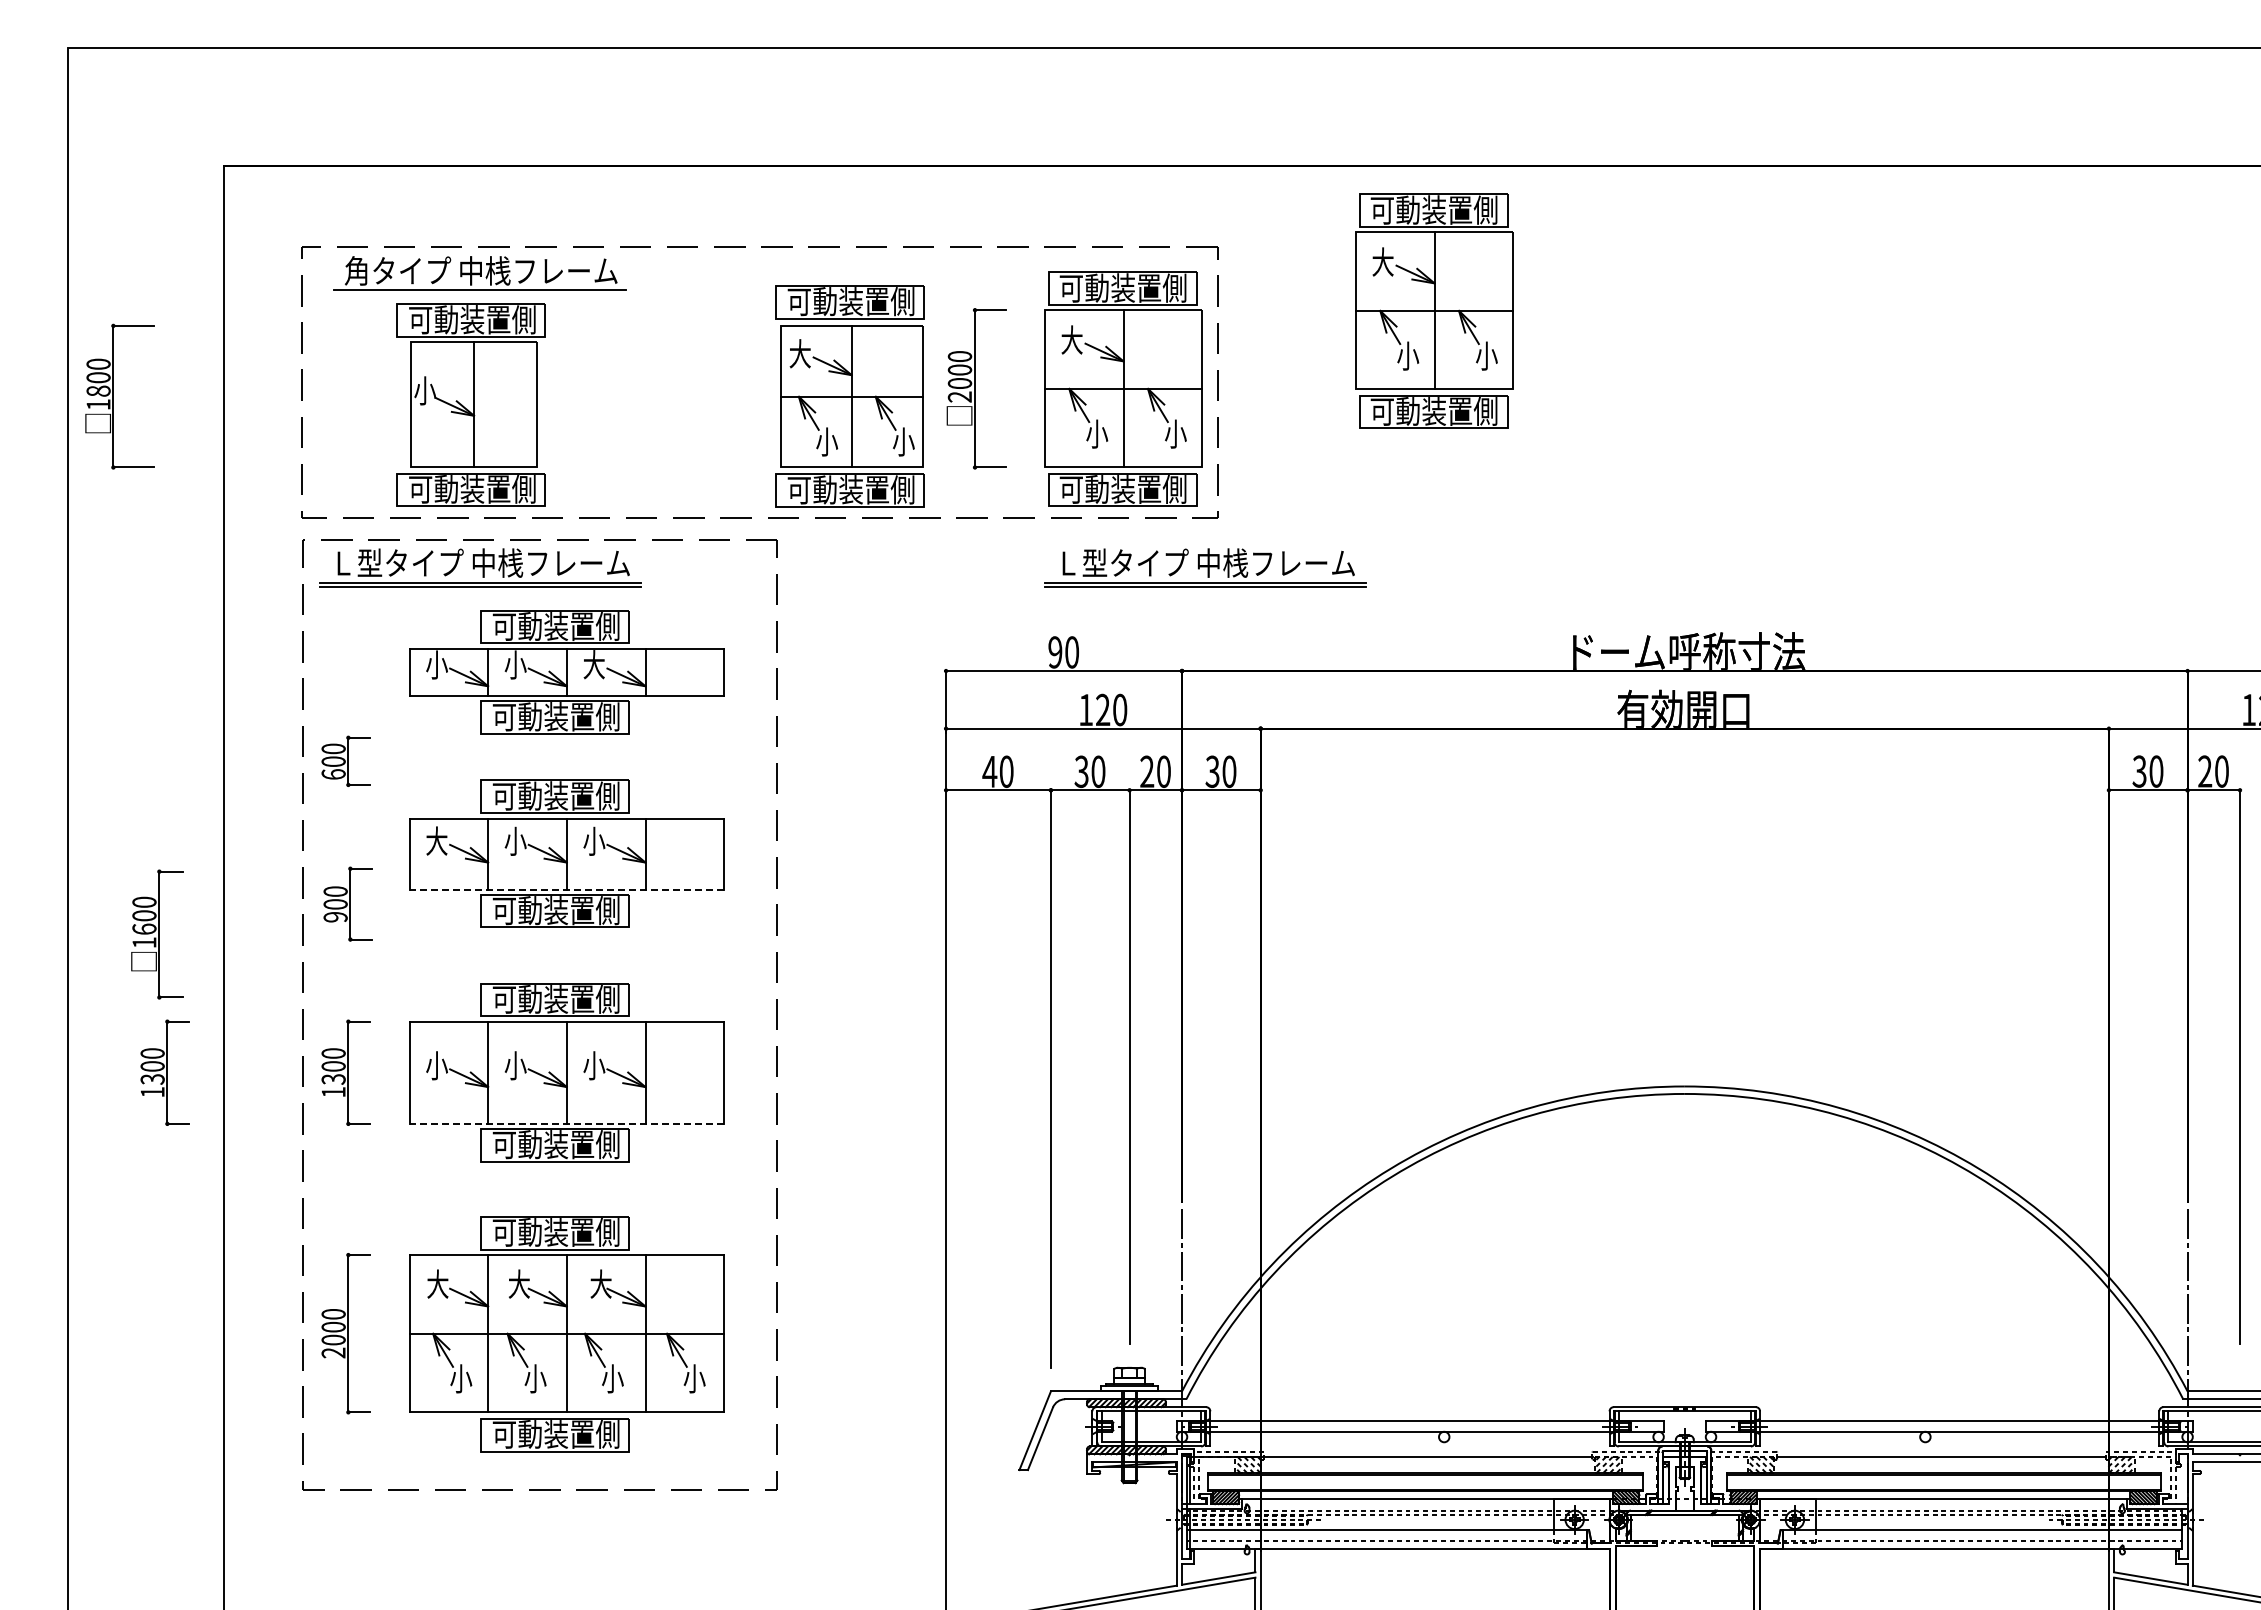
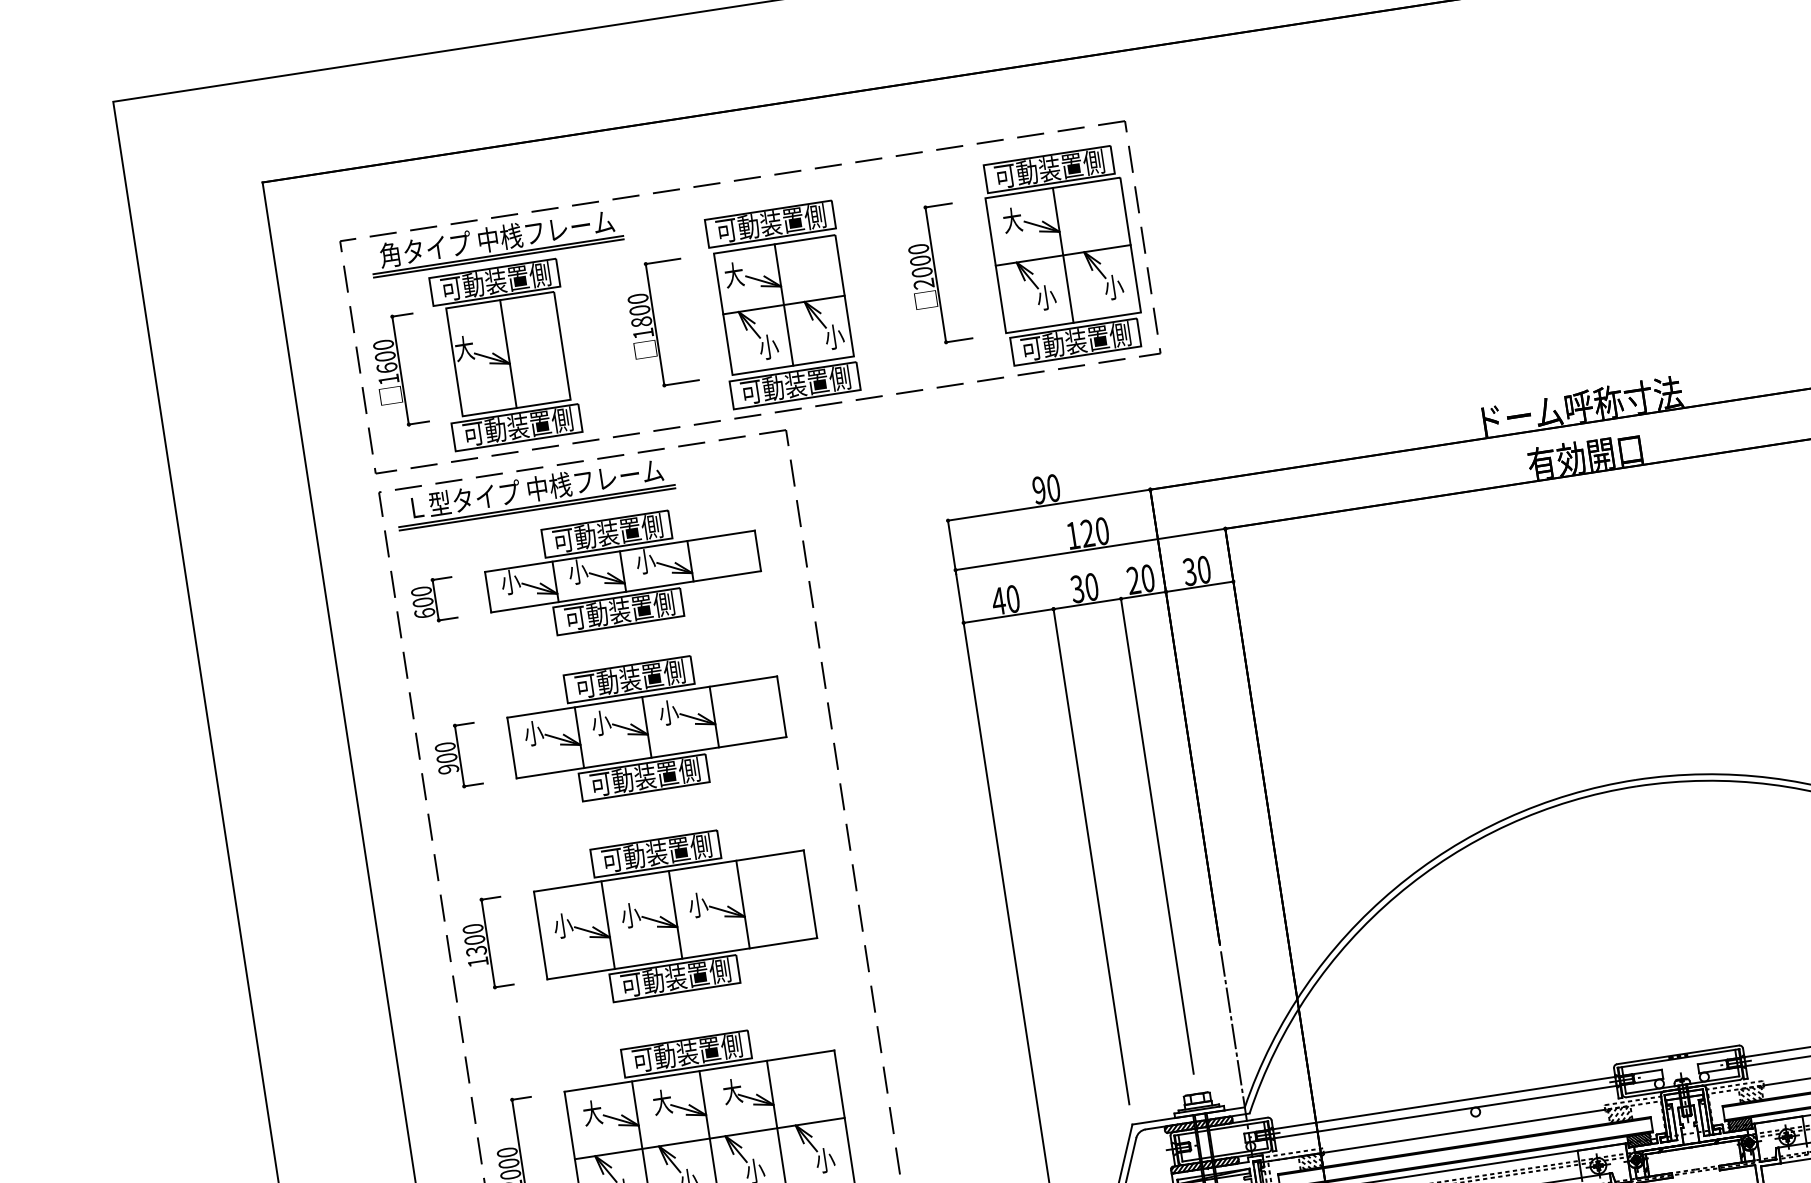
line: (479, 293) -> (498, 258), added
part: (1434, 310) -> (1319, 147), removed
text: (424, 390) -> (463, 348), 小 -> 大
part: (119, 396) -> (660, 323), moved
part: (849, 396) -> (782, 305), moved
part: (1205, 567) -> (1156, 397), removed
text: (594, 664) -> (645, 561), 大 -> 小
part: (345, 760) -> (433, 599), moved
text: (436, 840) -> (533, 732), 大 -> 小
line: (566, 889) -> (651, 757), dashed -> solid
part: (347, 903) -> (457, 755), moved
part: (157, 934) -> (398, 370), moved
part: (164, 1072) -> (330, 967), removed
line: (566, 1123) -> (681, 958), dashed -> solid

